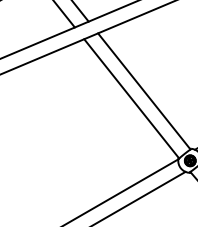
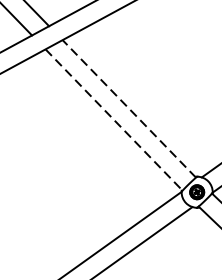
line: (143, 91) -> (128, 109), solid -> dashed
line: (132, 99) -> (115, 120), solid -> dashed

